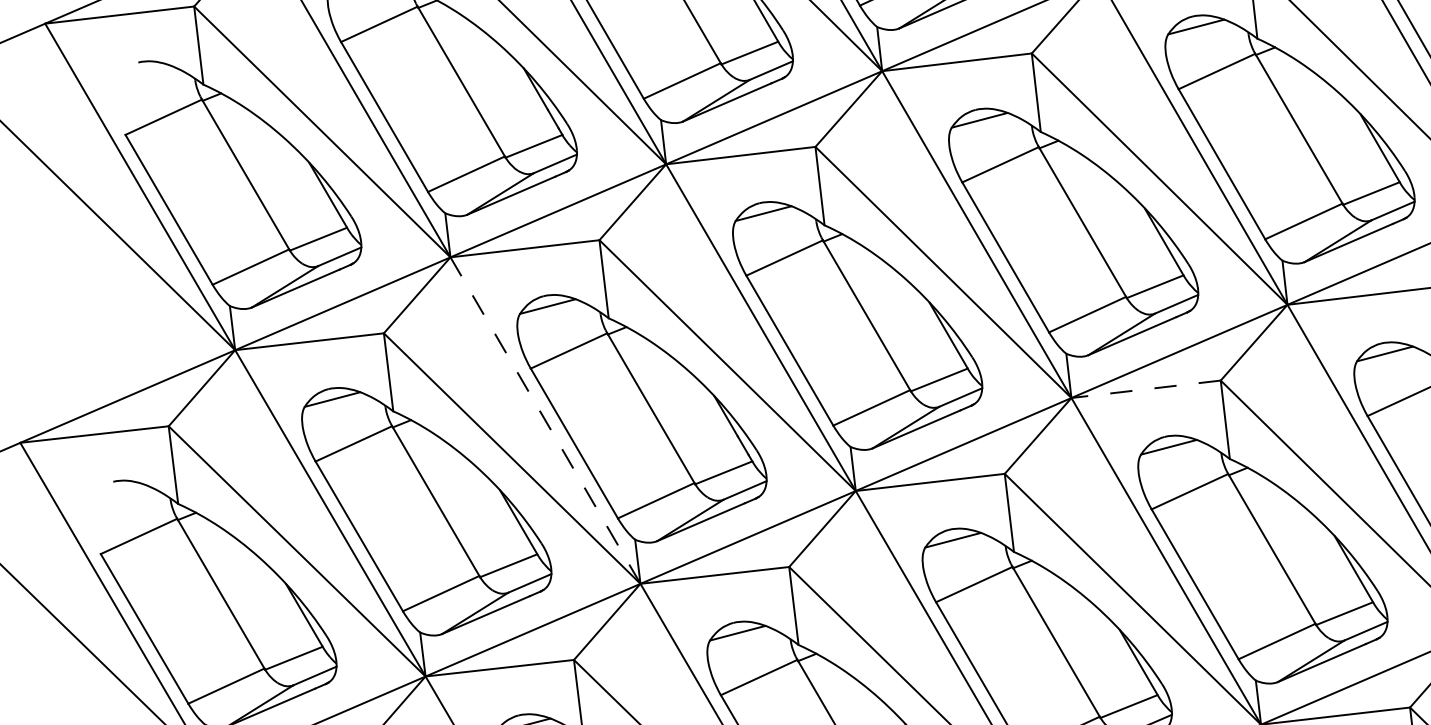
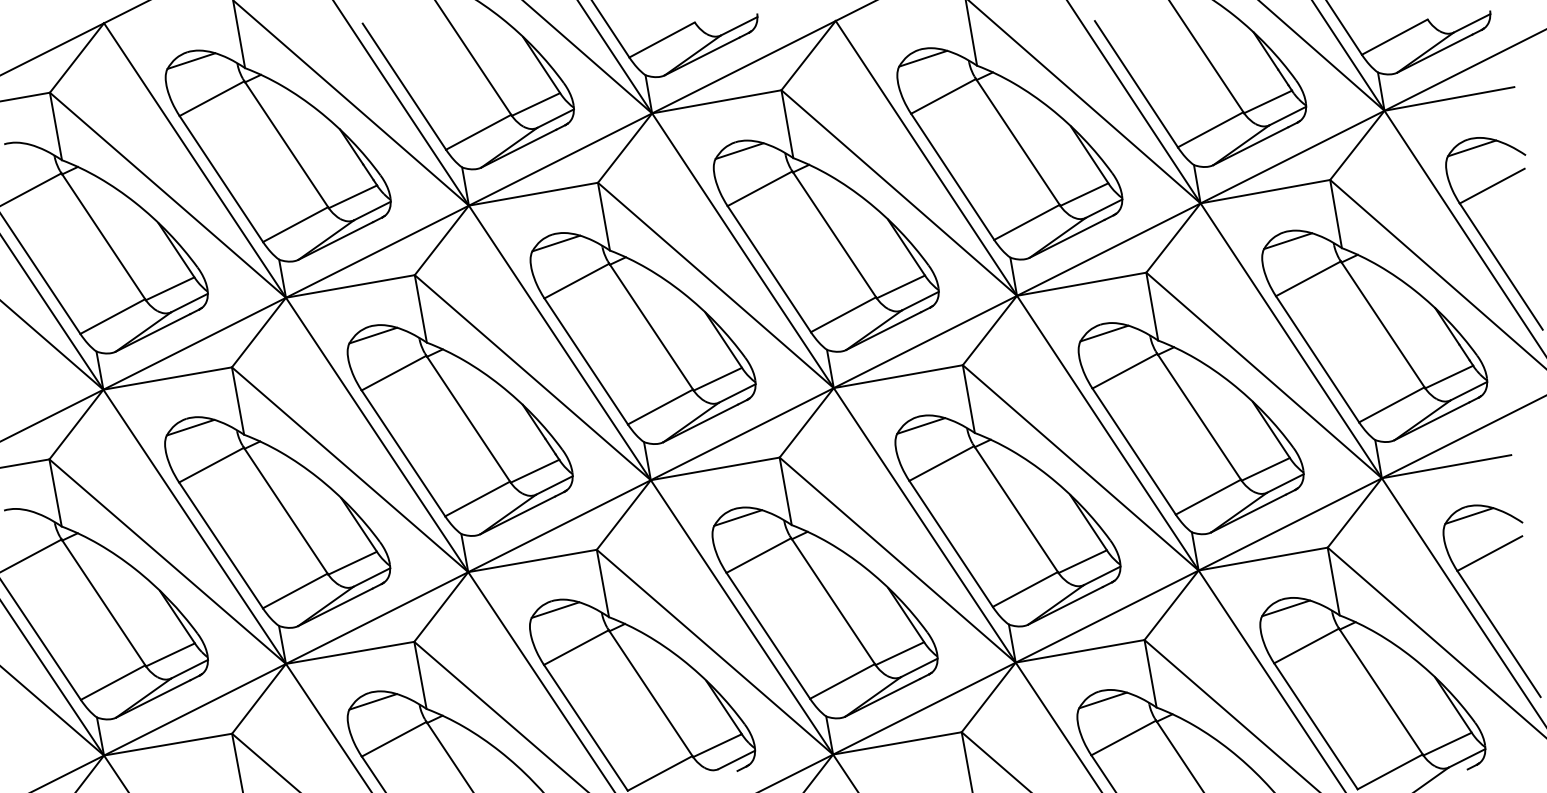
line: (1146, 389) -> (898, 376), dashed -> solid
line: (545, 420) -> (377, 434), dashed -> solid

